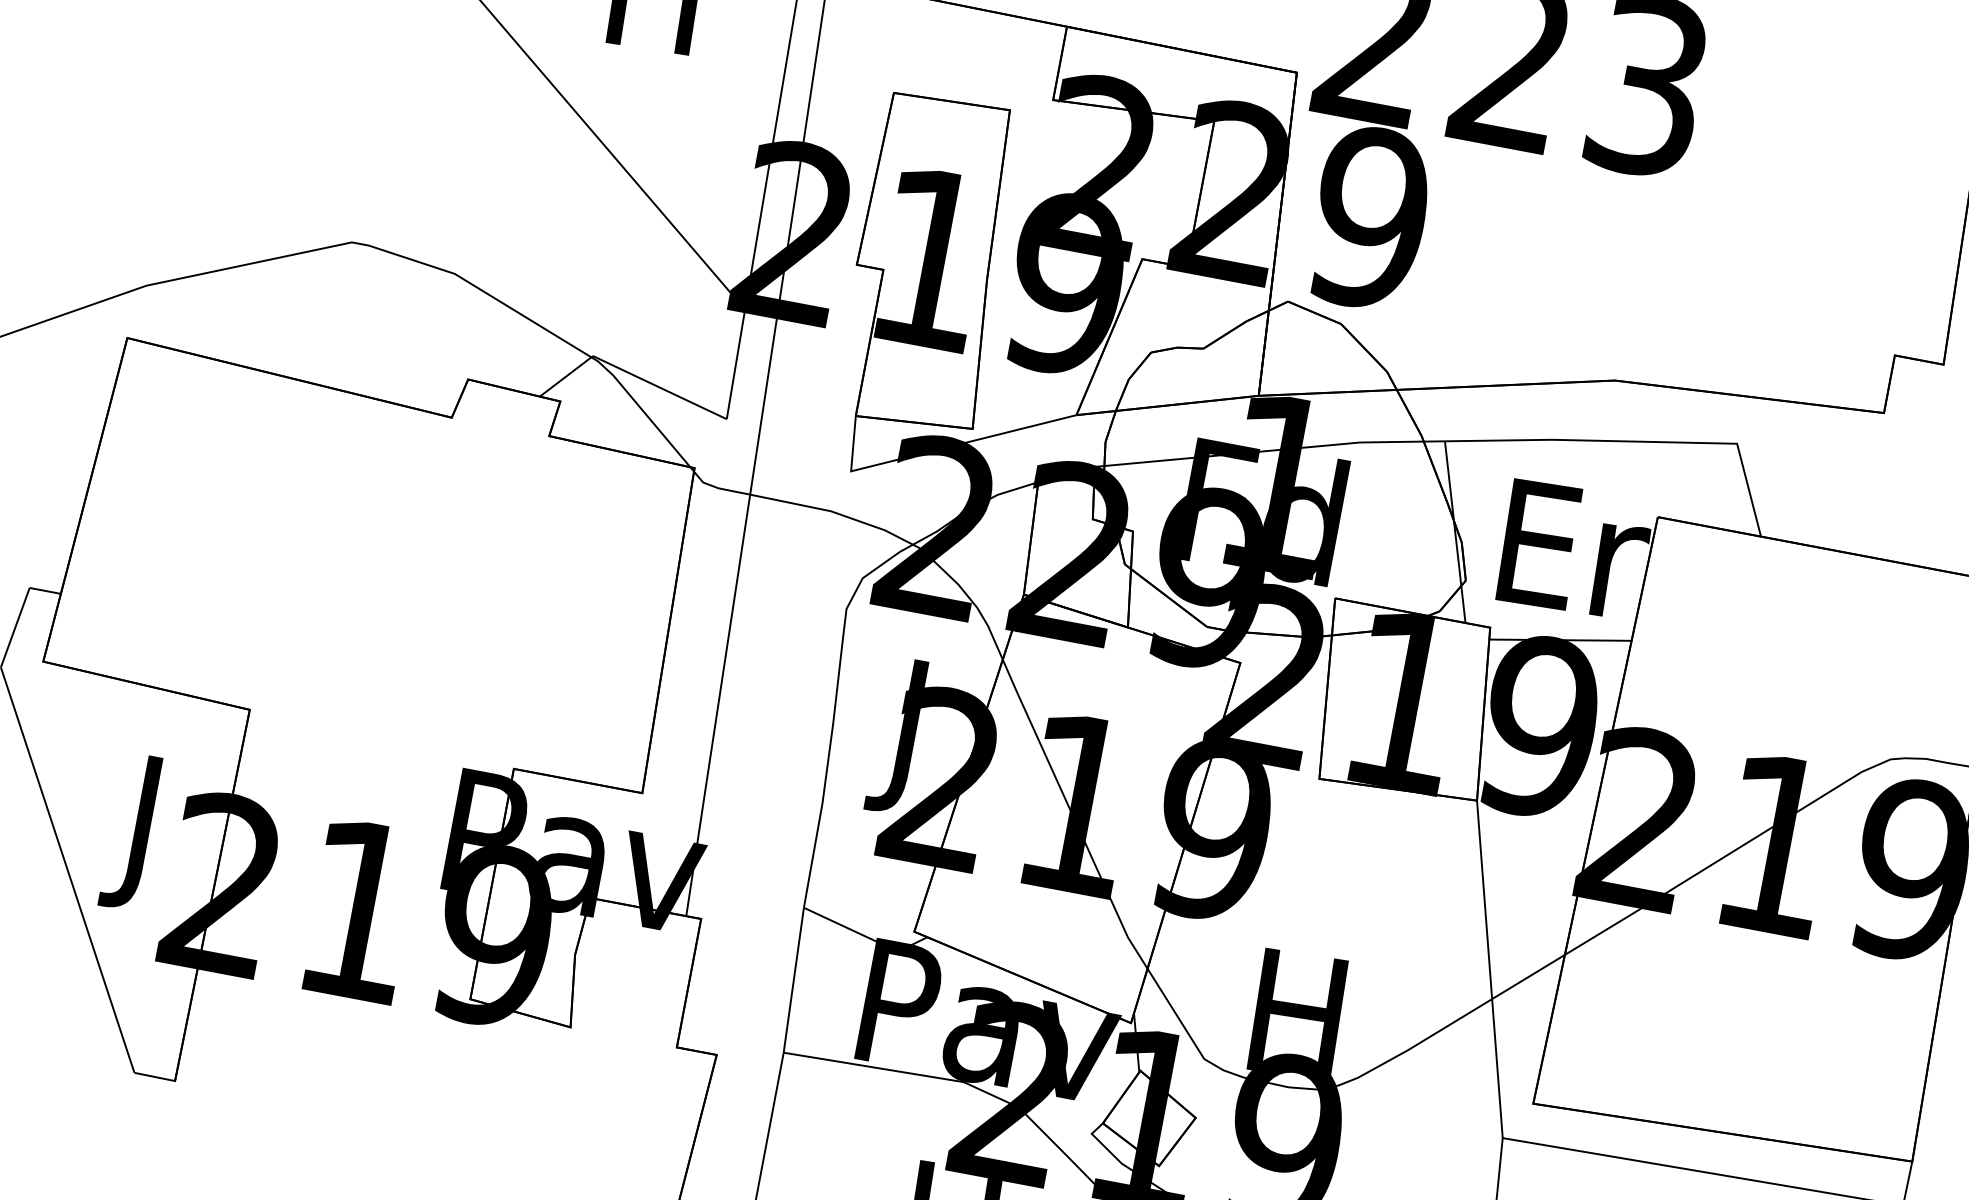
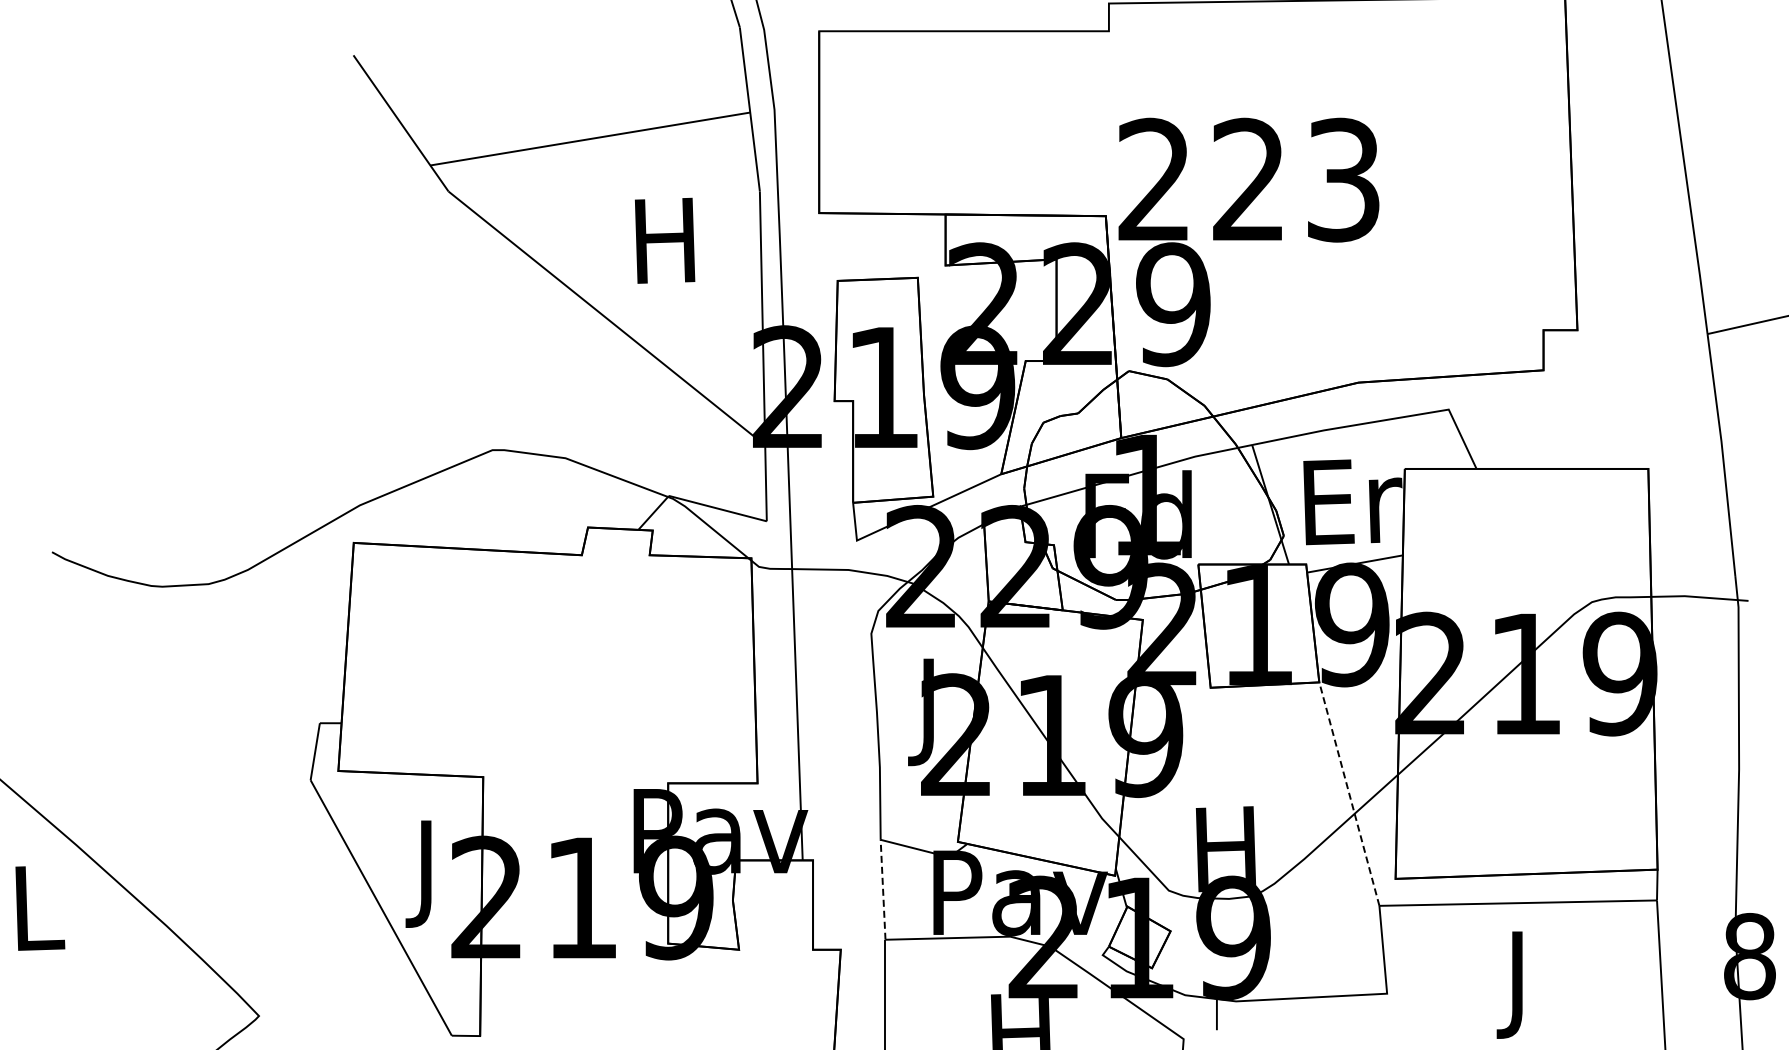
line: (1489, 969) -> (1349, 794), solid -> dashed
line: (794, 979) -> (883, 889), solid -> dashed

